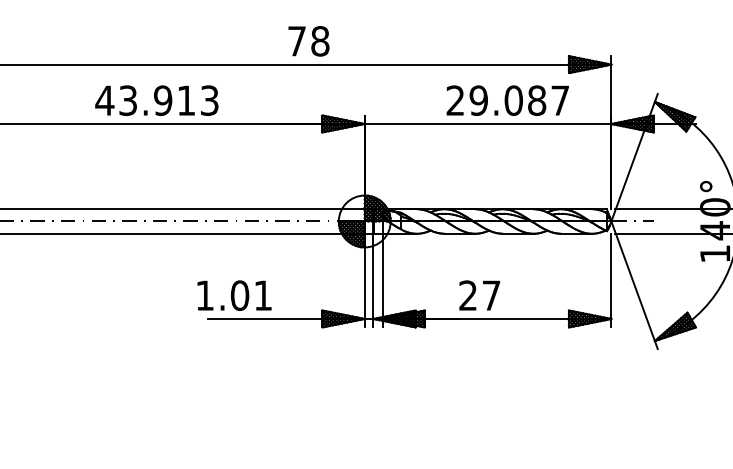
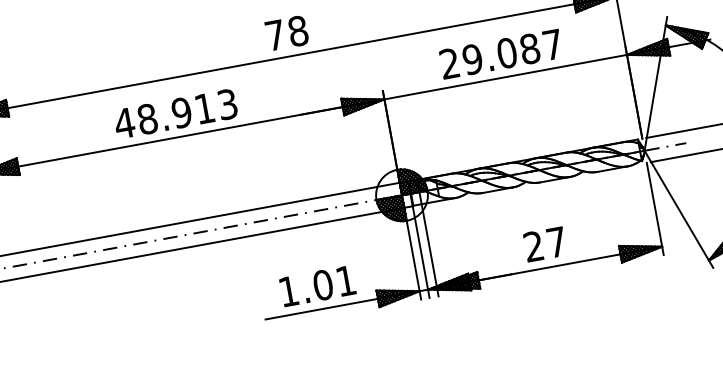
text: (308, 41) -> (286, 33), moved
text: (128, 100) -> (147, 118), 43.913 -> 48.913
text: (507, 100) -> (500, 54), moved
text: (234, 295) -> (317, 286), moved
text: (479, 295) -> (544, 244), moved

